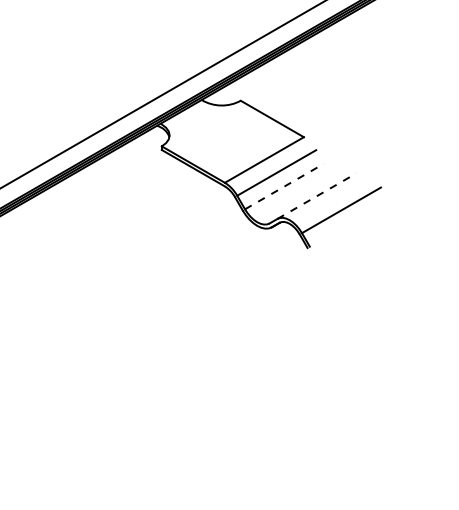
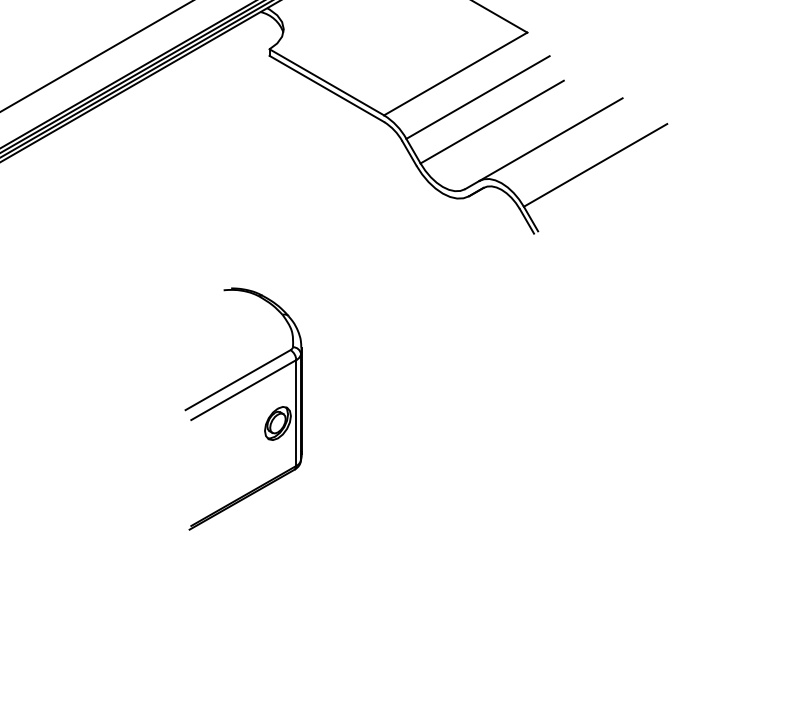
line: (284, 186) -> (492, 122), dashed -> solid
line: (316, 196) -> (550, 140), dashed -> solid
part: (142, 338) -> (234, 397), added

